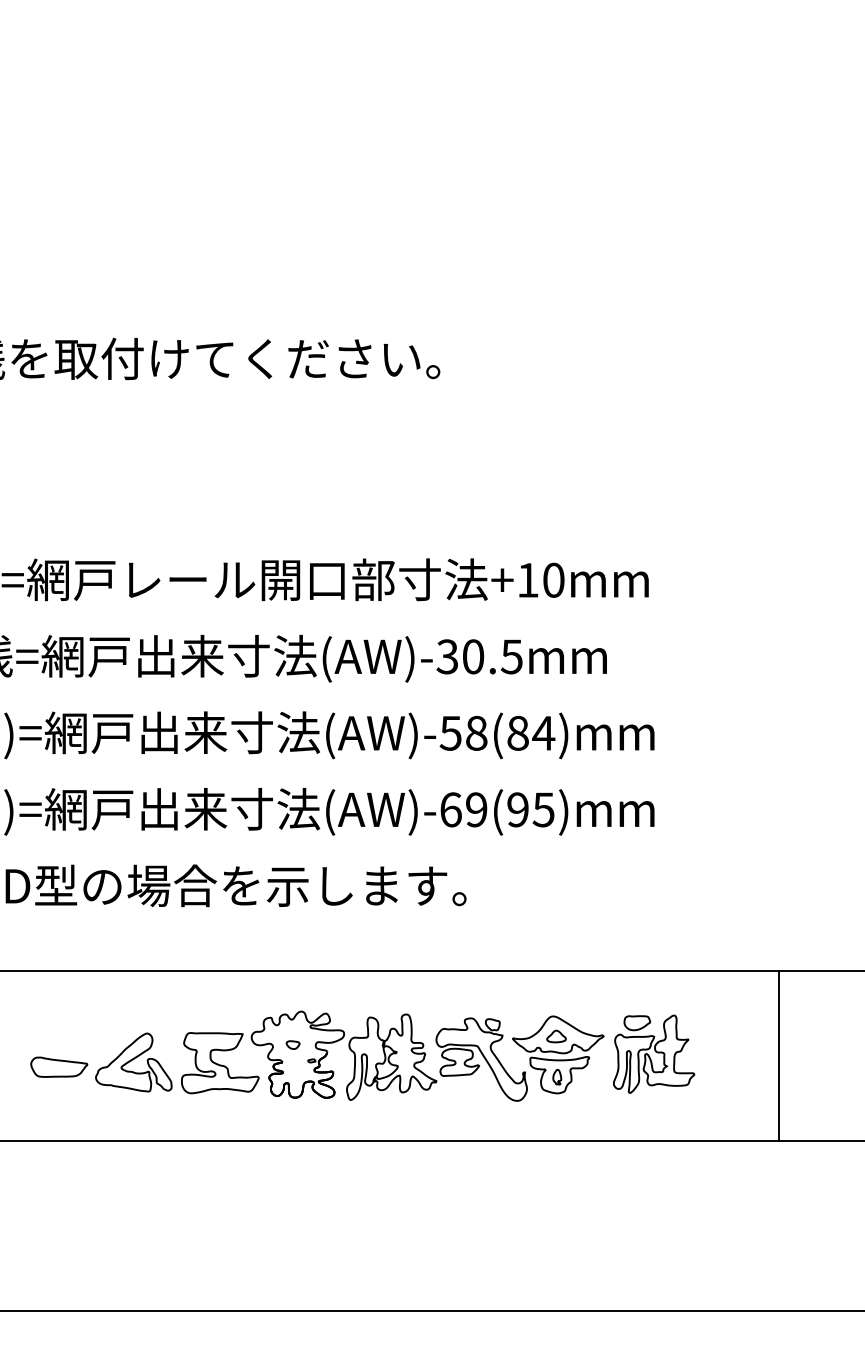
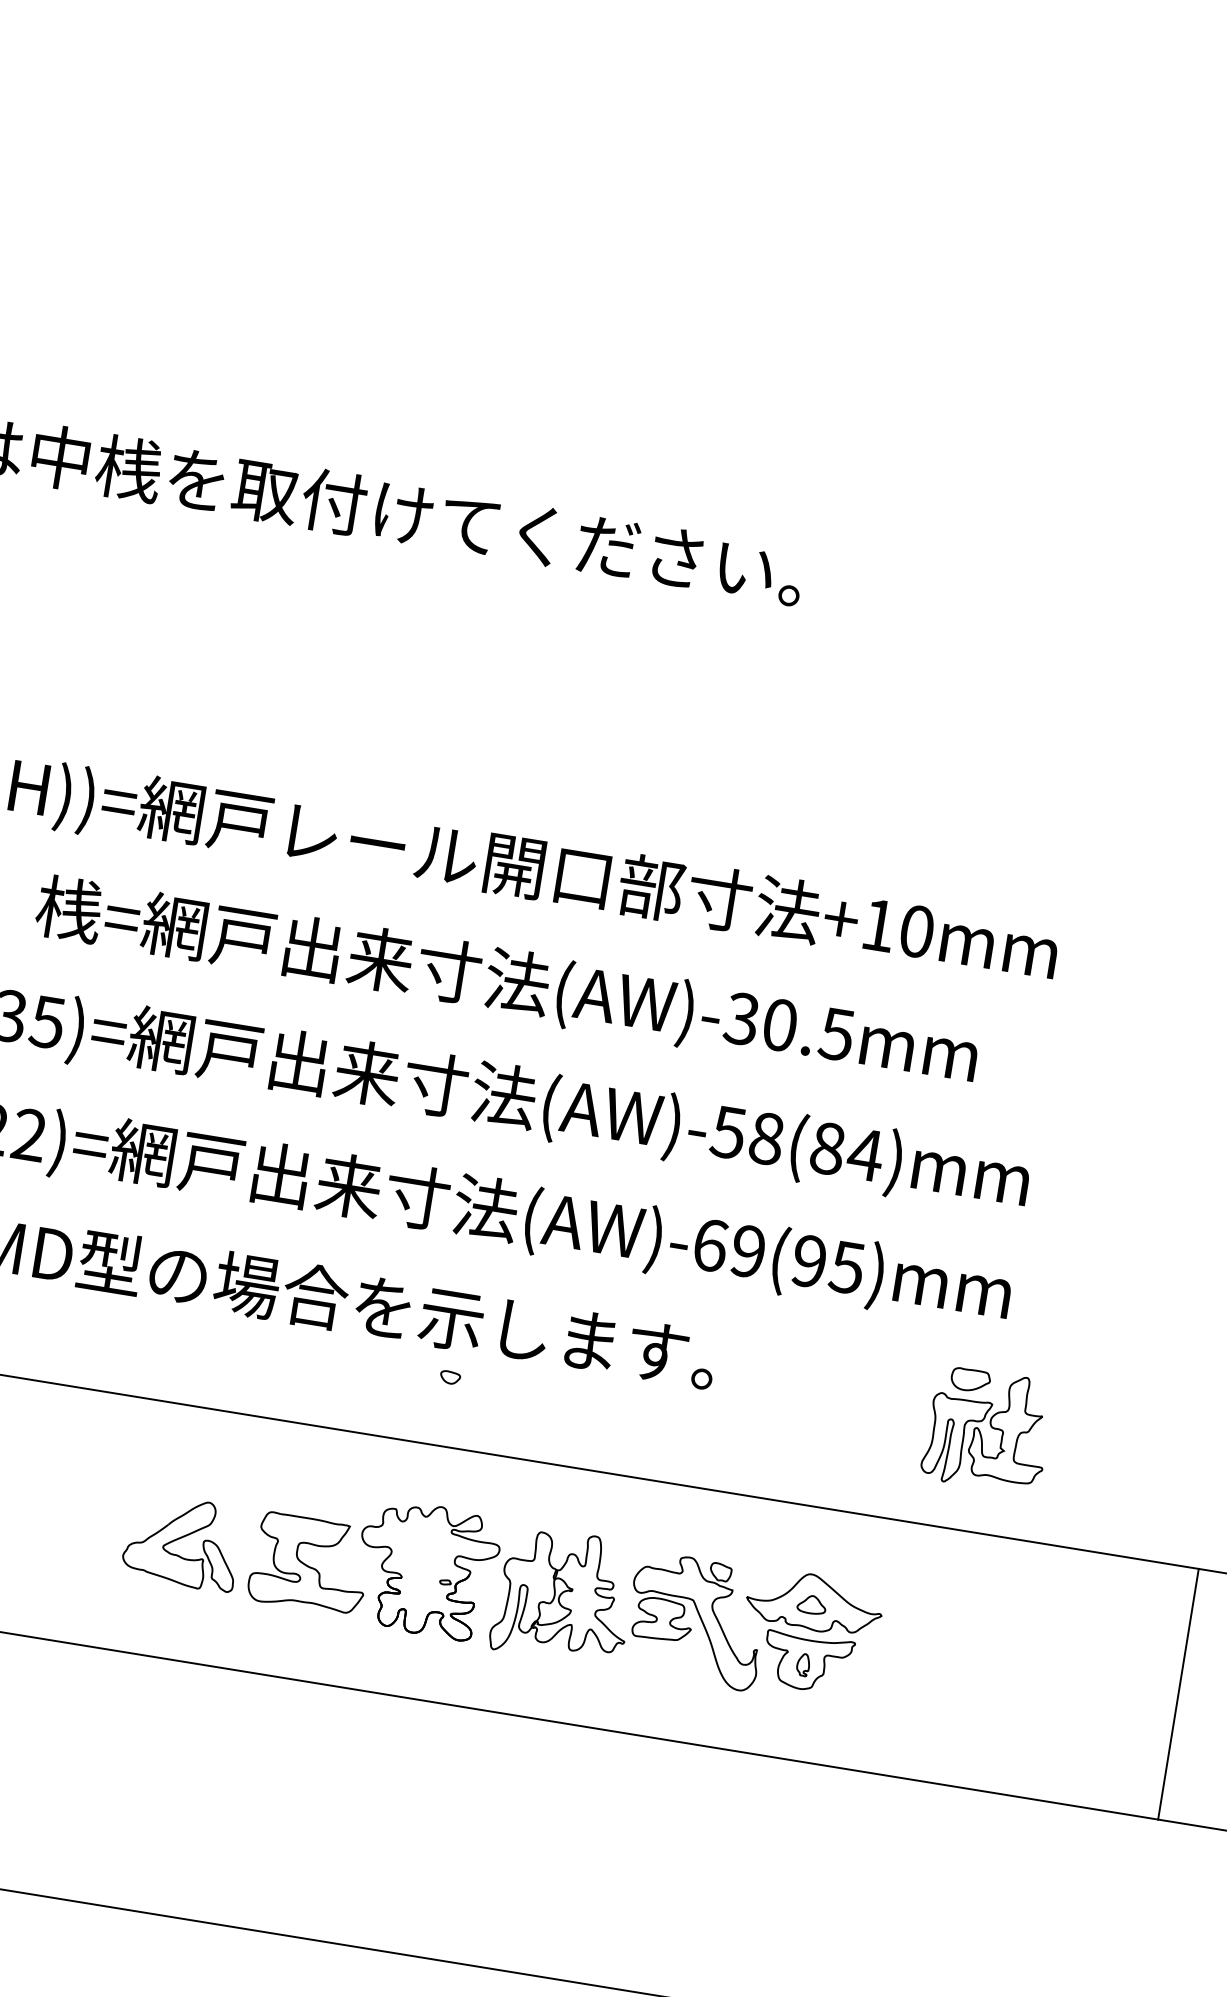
part: (292, 1044) -> (449, 1376), moved
part: (654, 1053) -> (988, 1429), moved
line: (779, 1056) -> (1178, 1694), moved
curve: (59, 1061) -> (73, 1522), removed

